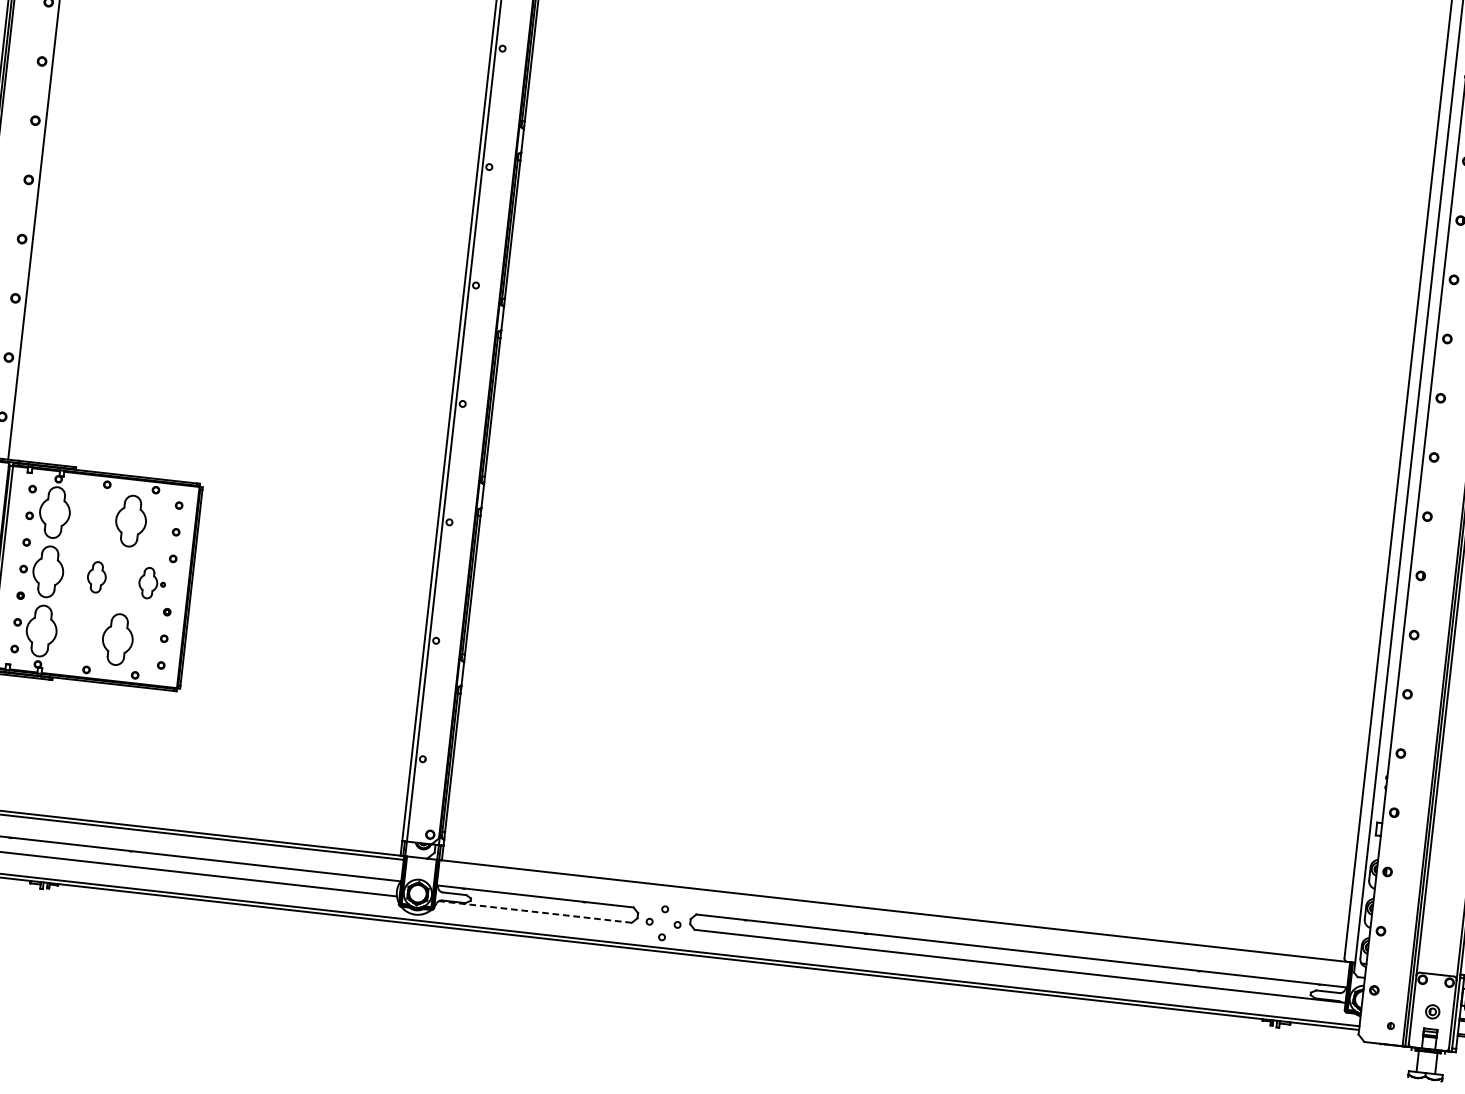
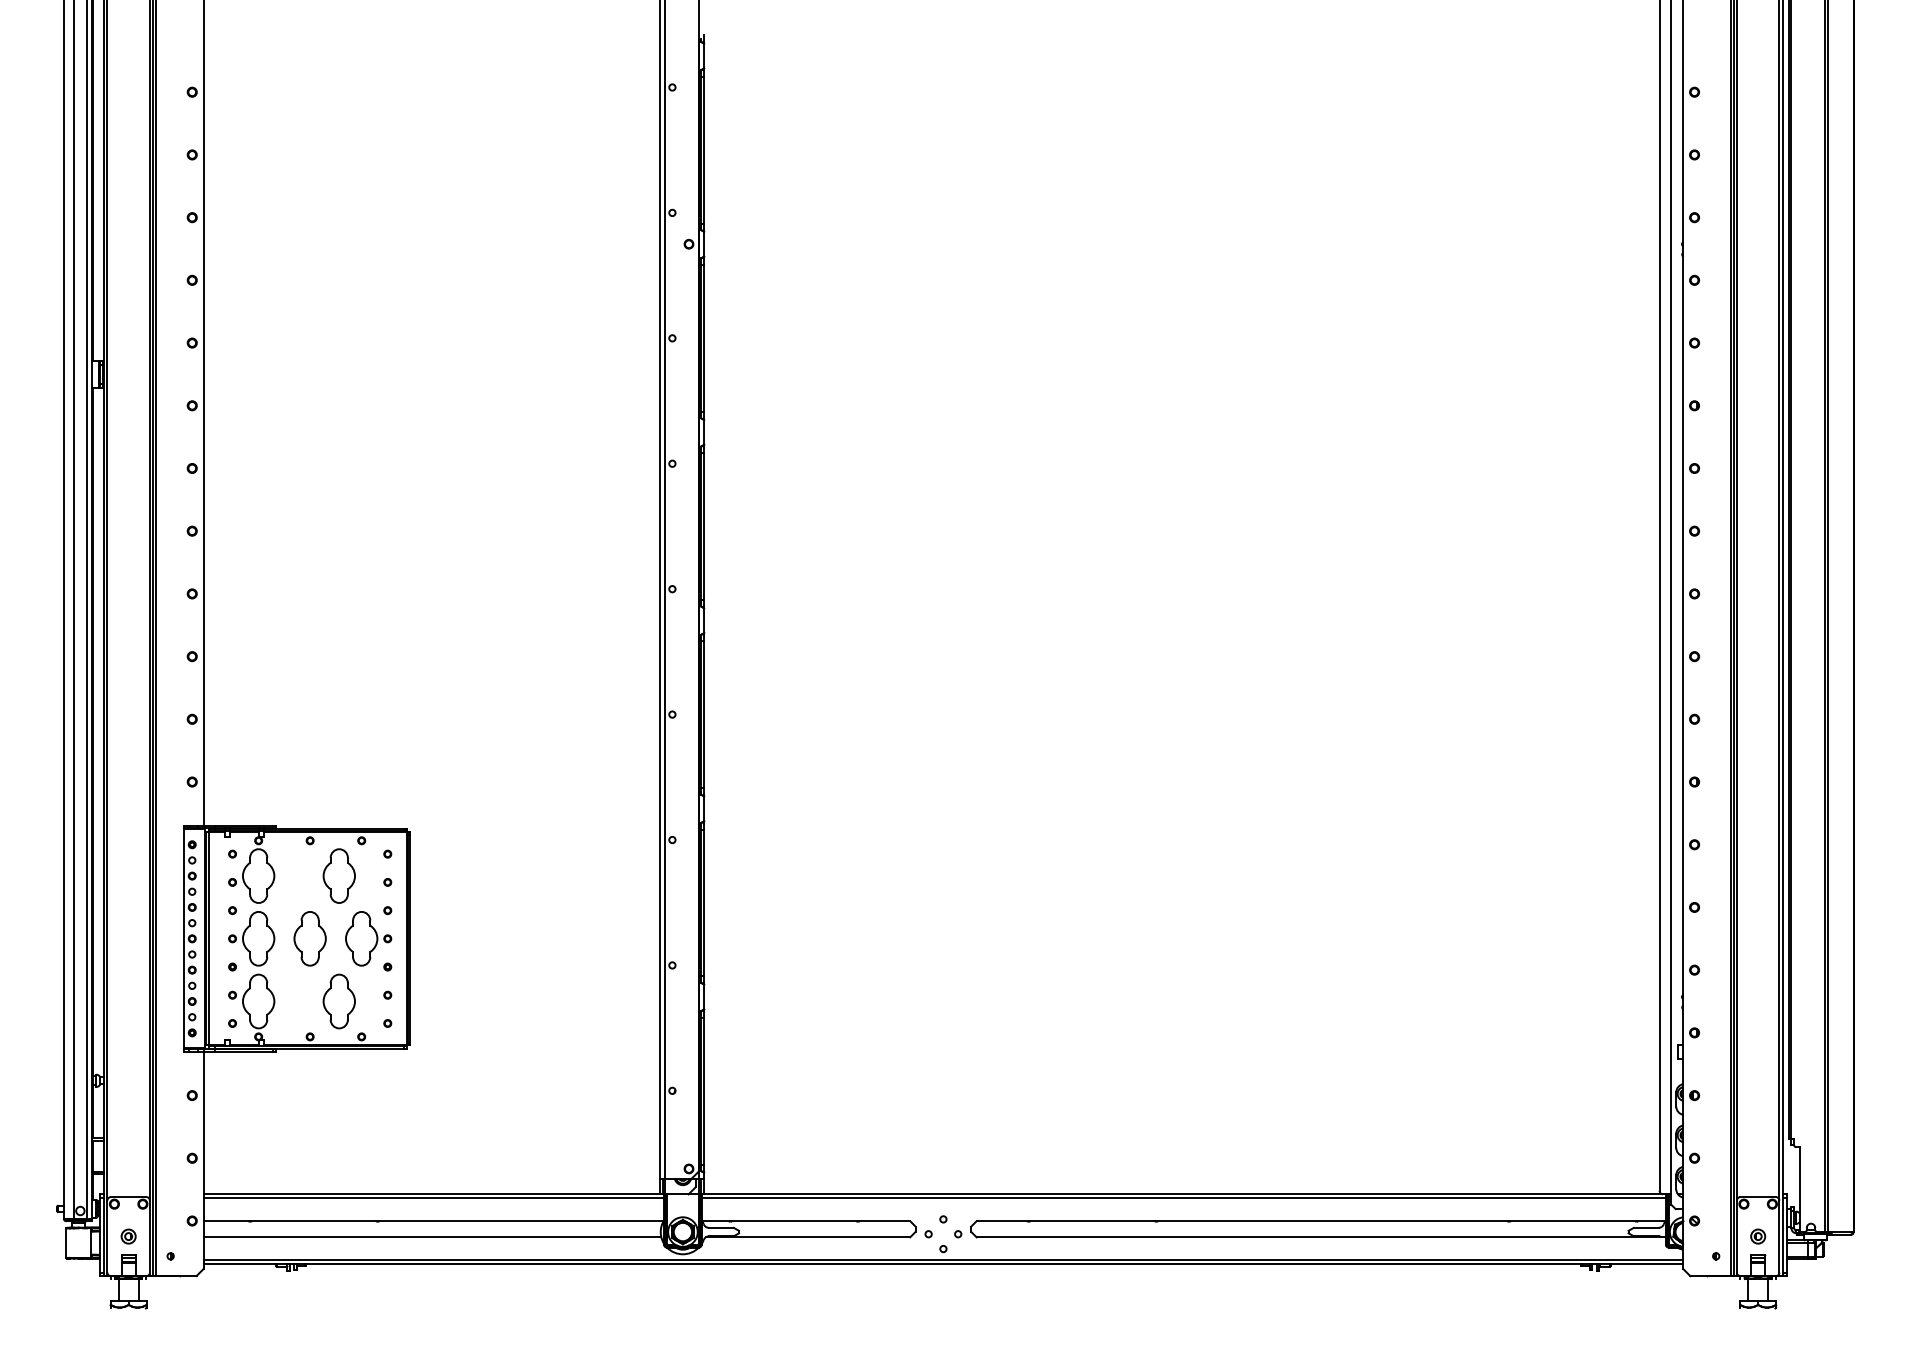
part: (96, 576) -> (309, 938), size x1.67
part: (152, 583) -> (368, 938), size x1.67
line: (534, 912) -> (807, 1237), dashed -> solid
line: (894, 915) -> (1183, 1198), added

